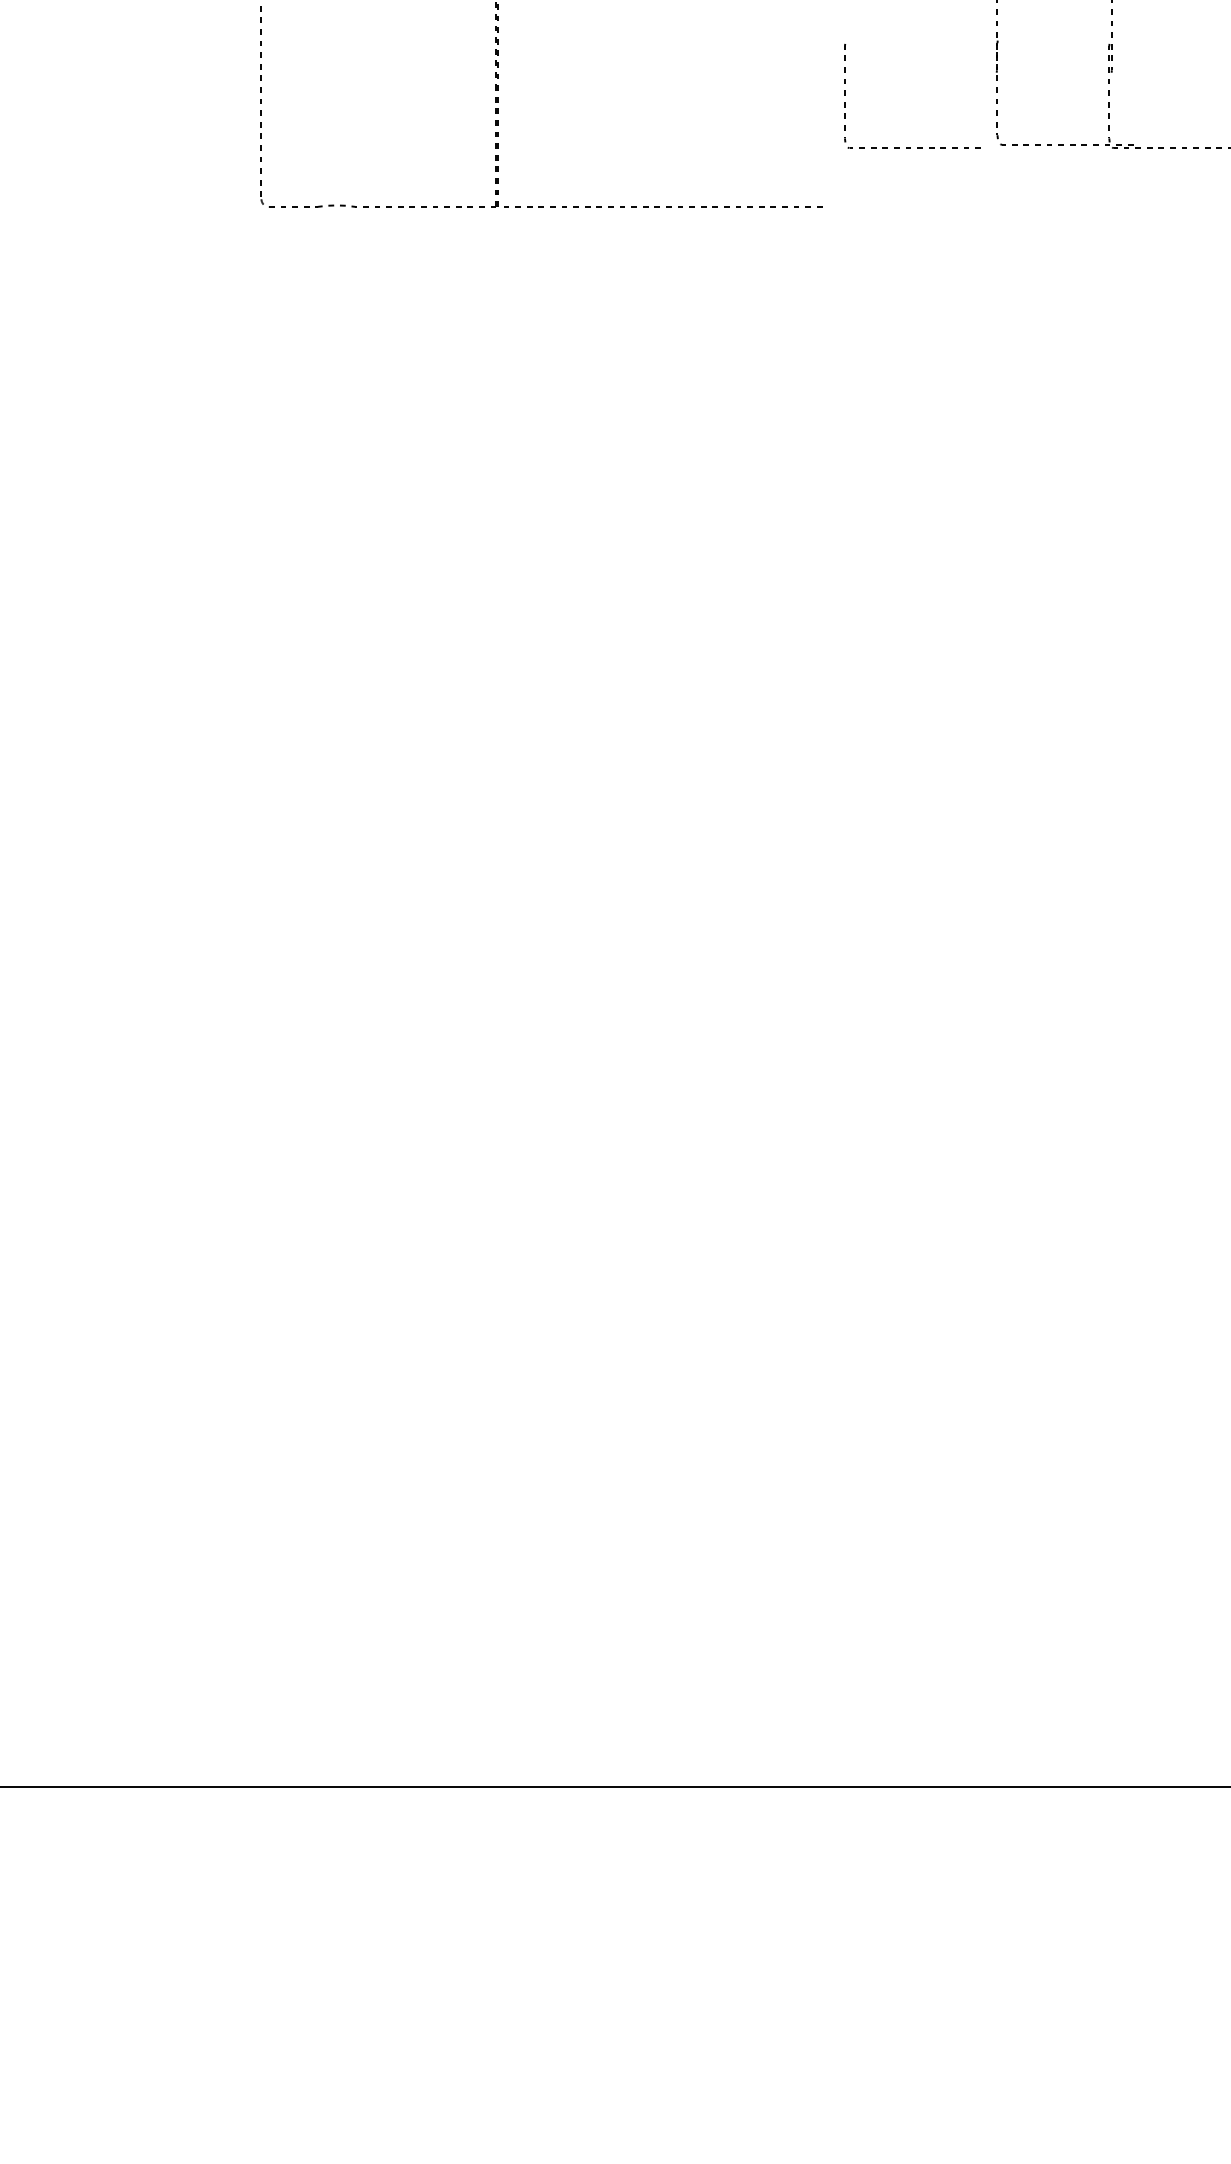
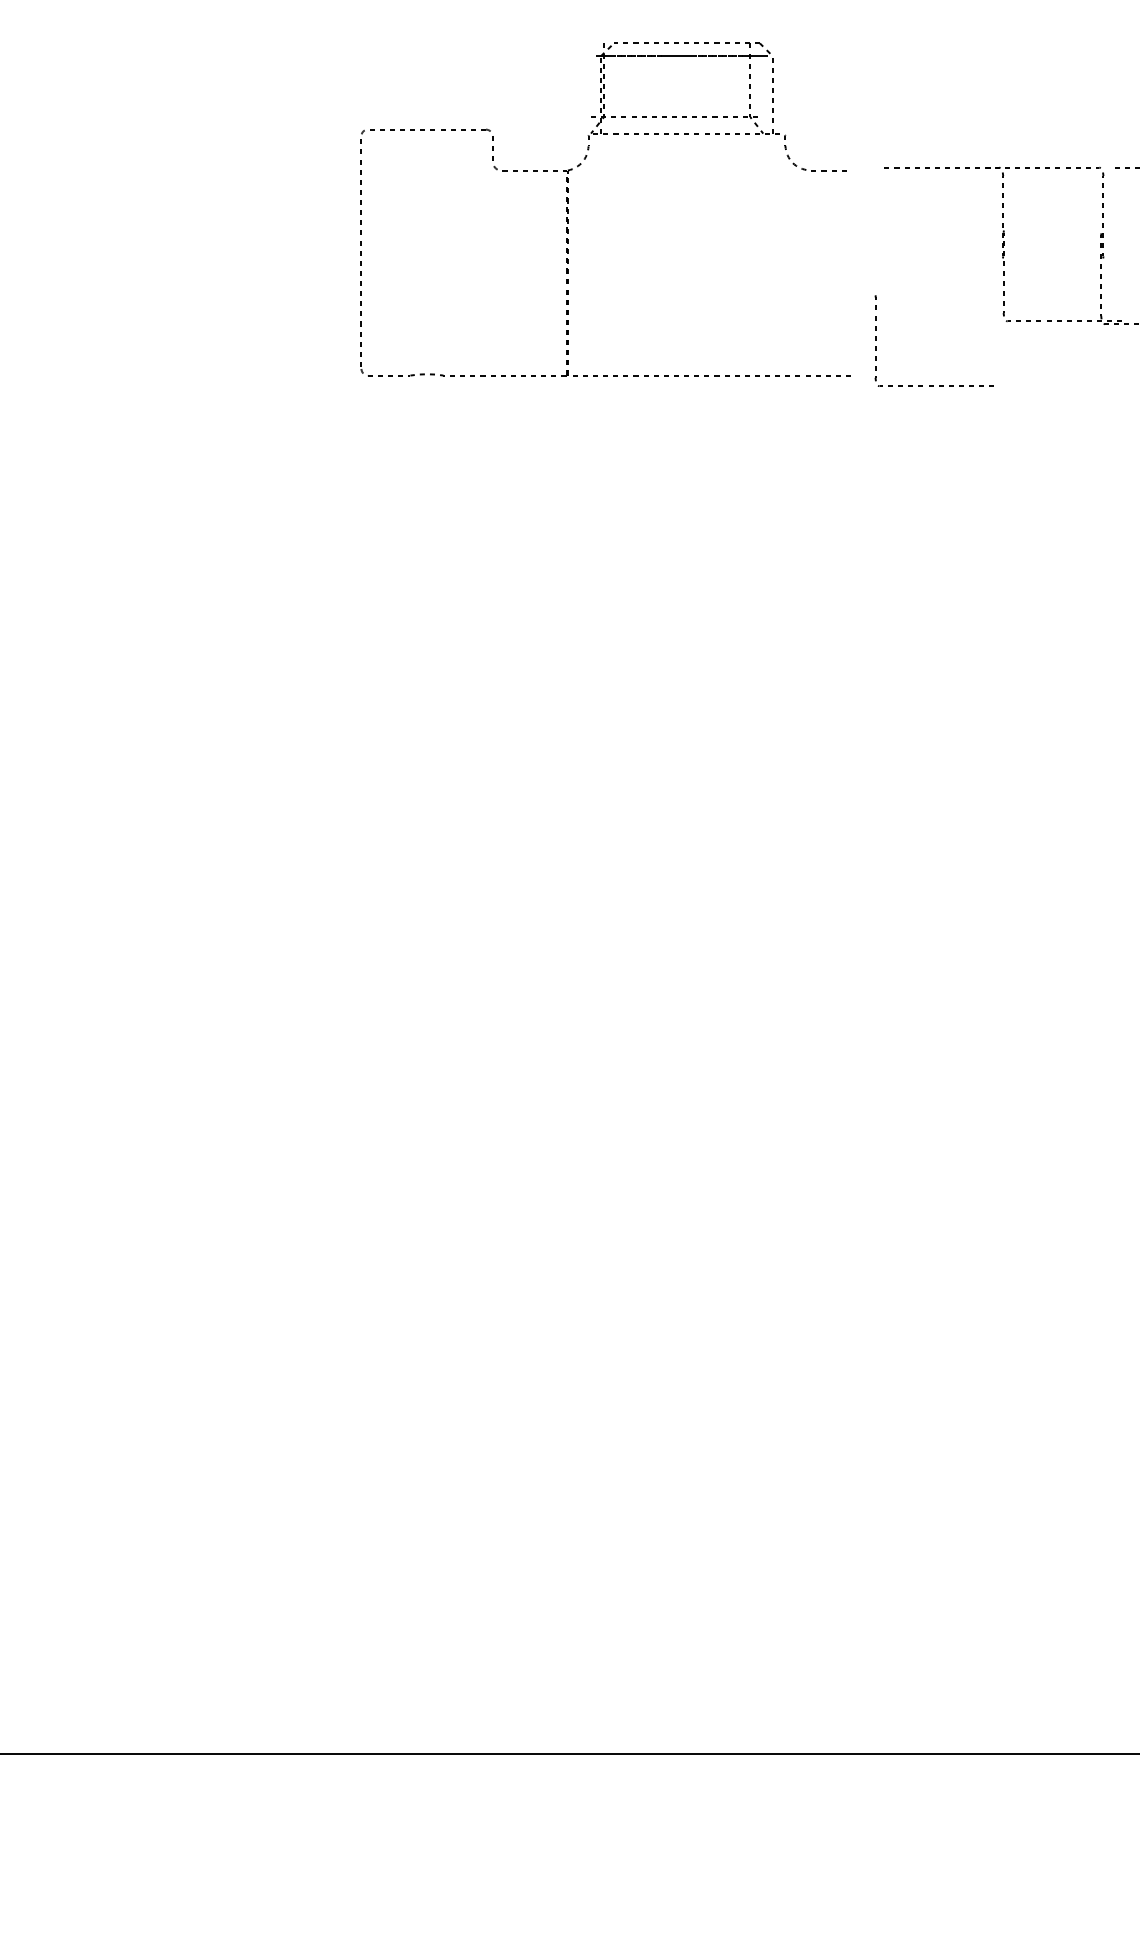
curve: (911, 147) -> (933, 385), moved

